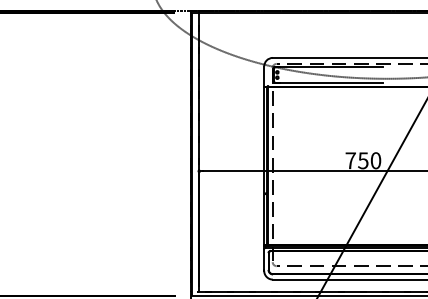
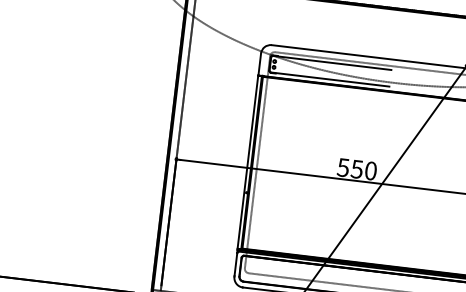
text: (350, 160) -> (343, 167), 750 -> 550

